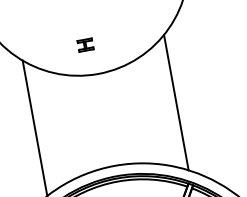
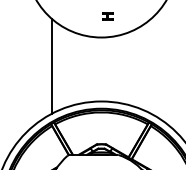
part: (85, 45) -> (107, 16), moved
line: (176, 102) -> (150, 66), removed

